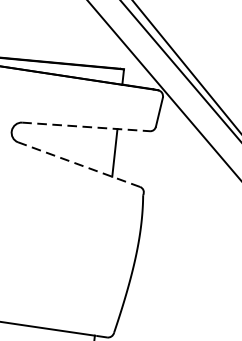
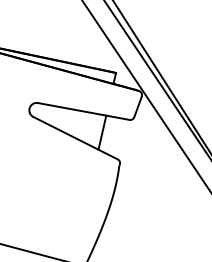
line: (85, 127) -> (83, 111), dashed -> solid
line: (78, 163) -> (75, 137), dashed -> solid

